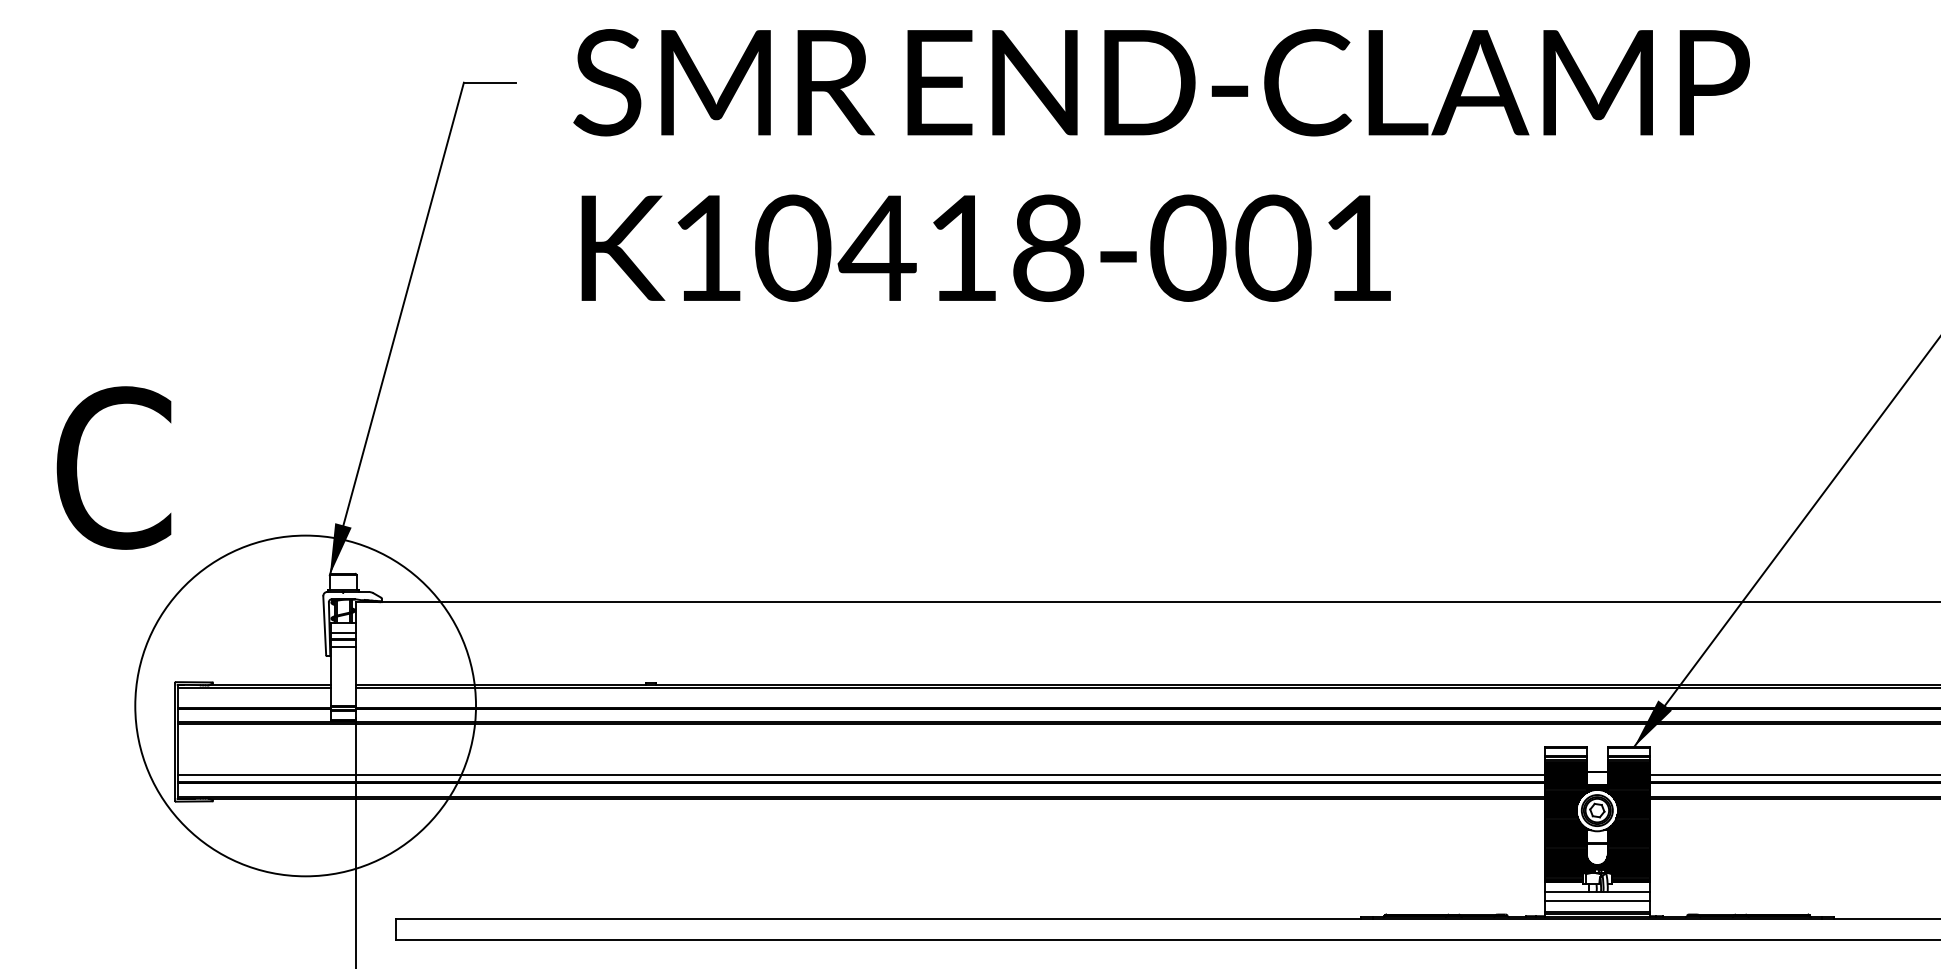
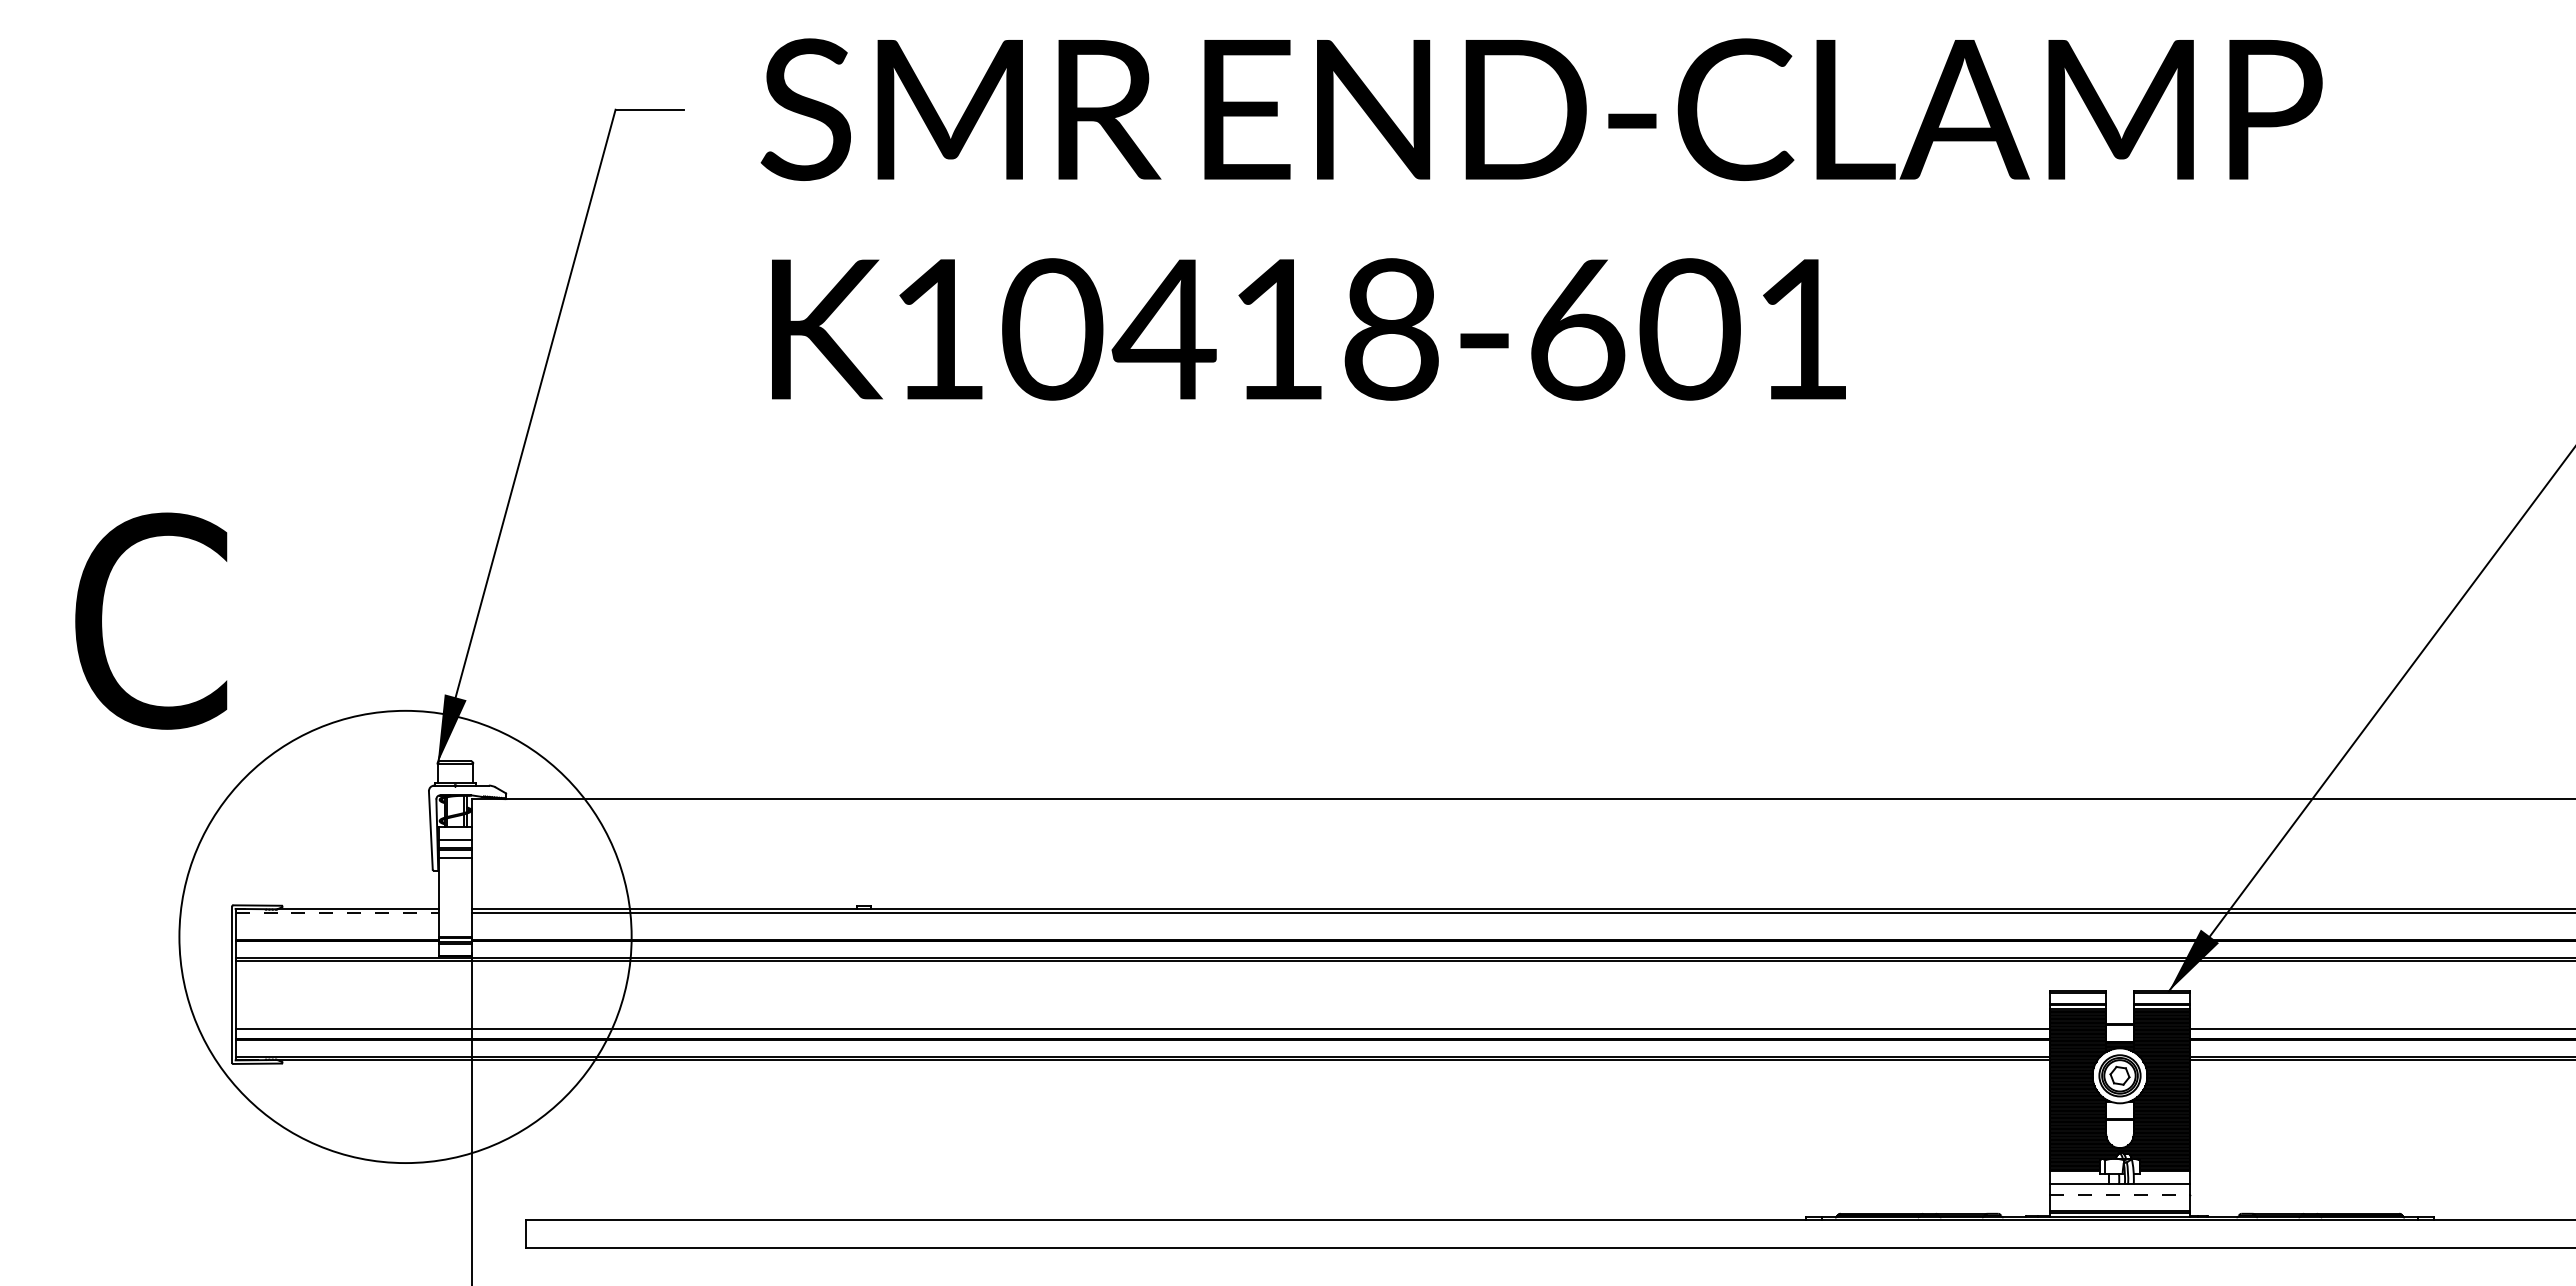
text: (1187, 248) -> (1576, 329), K10418-001 -> K10418-601
line: (254, 688) -> (337, 913), solid -> dashed
line: (1597, 900) -> (2120, 1195), solid -> dashed

